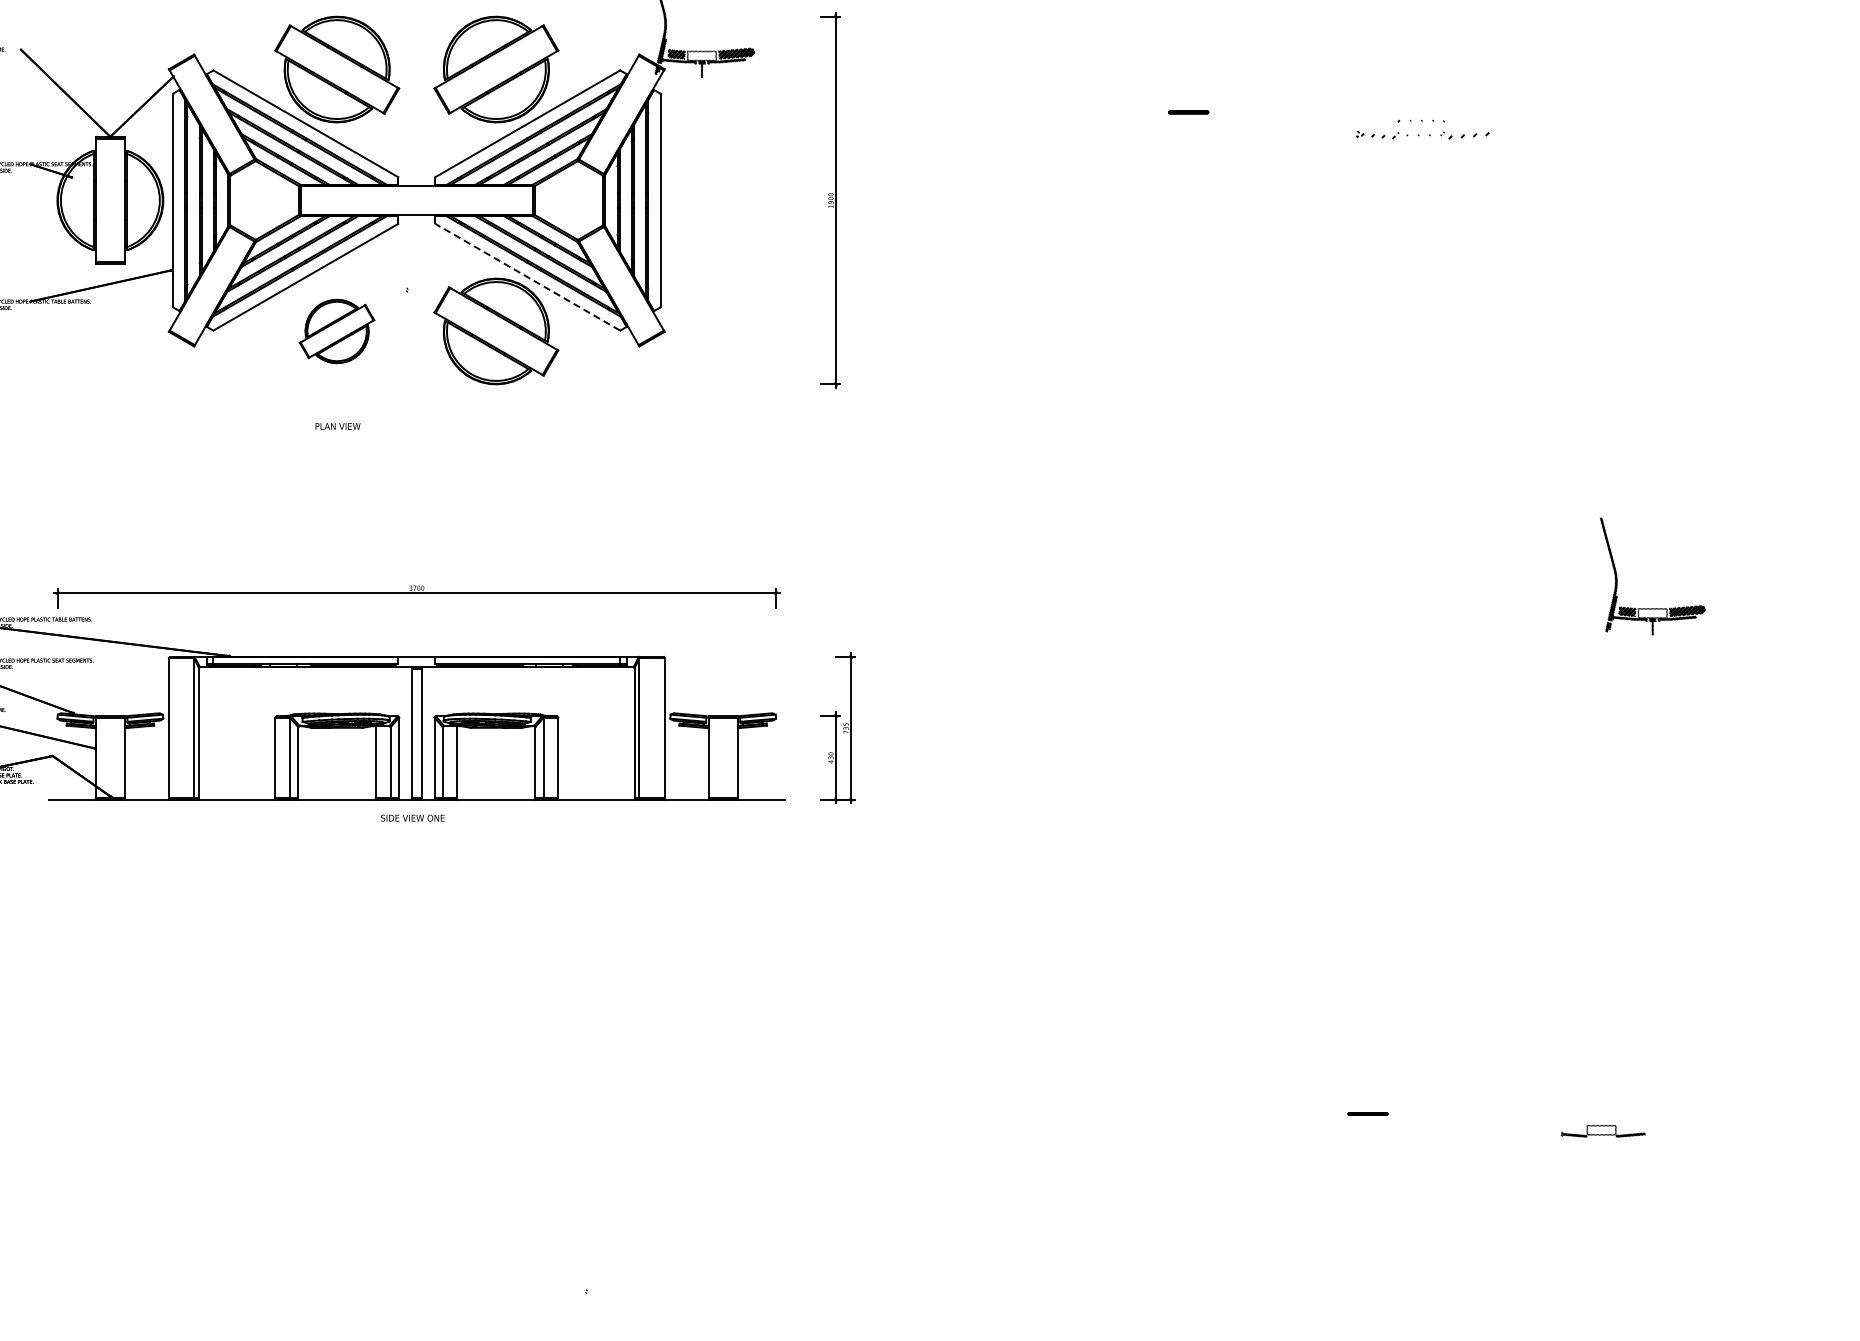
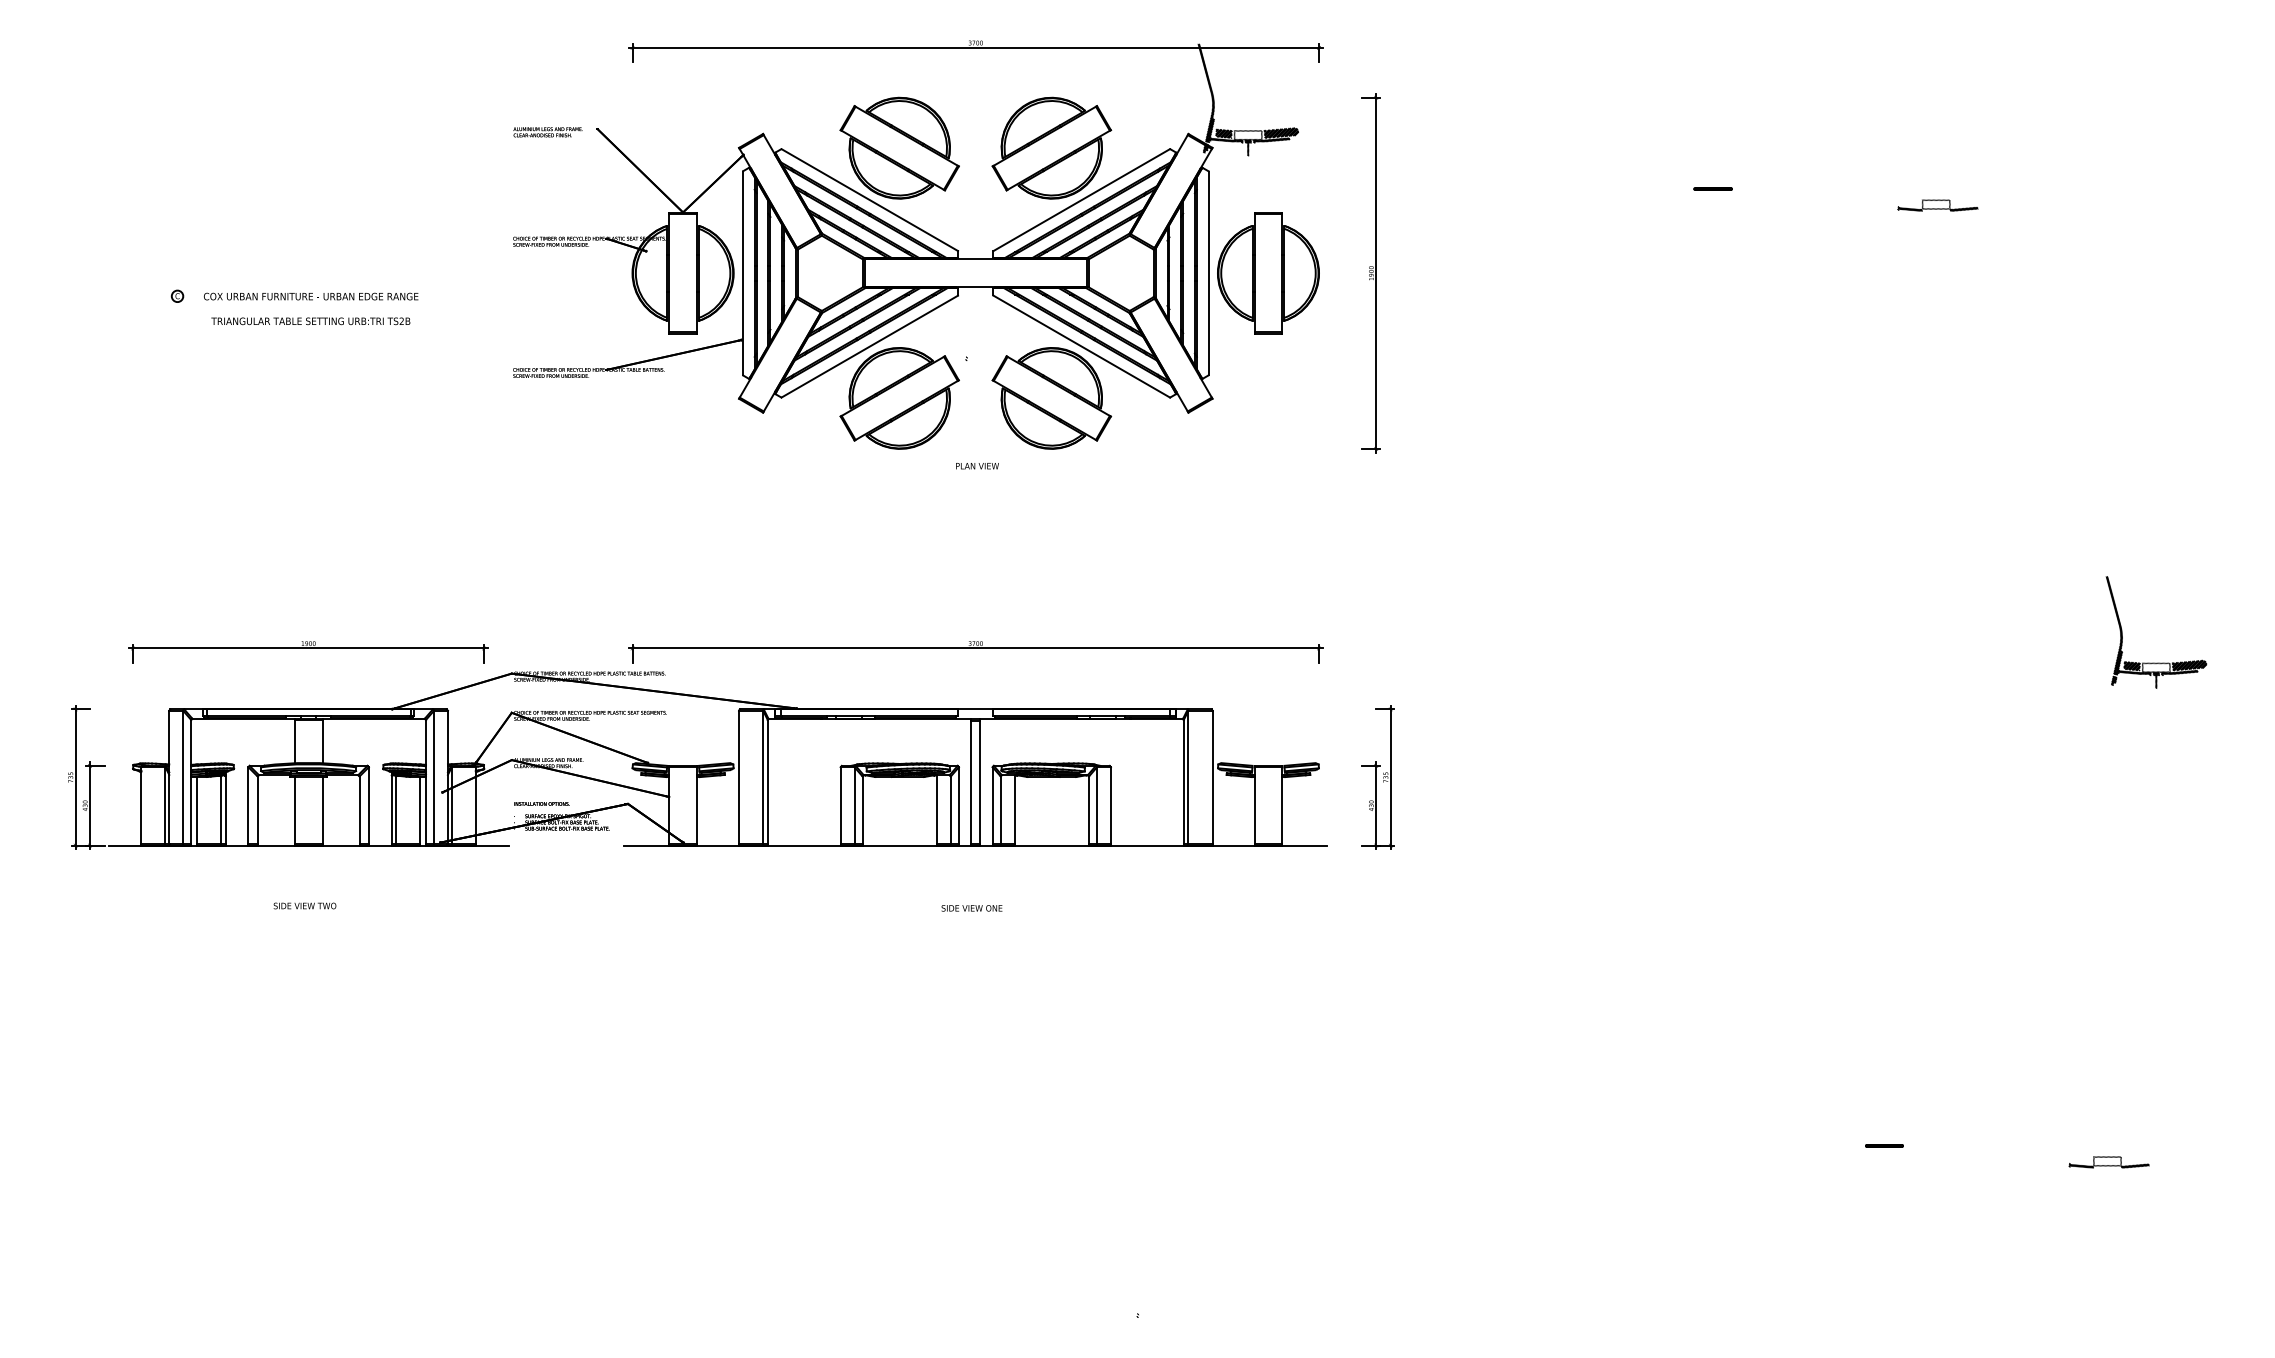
part: (1423, 129) -> (1937, 205), size x0.62
part: (723, 200) -> (1268, 273), added
line: (527, 277) -> (1081, 346), dashed -> solid
part: (336, 331) -> (899, 398), size x1.67
text: (337, 426) -> (977, 466), moved
text: (412, 818) -> (971, 908), moved

